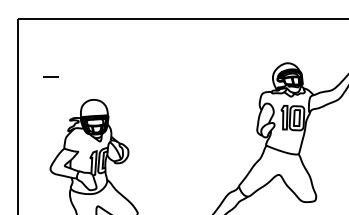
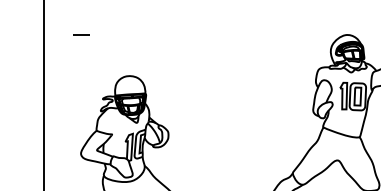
line: (50, 76) -> (80, 34), moved

